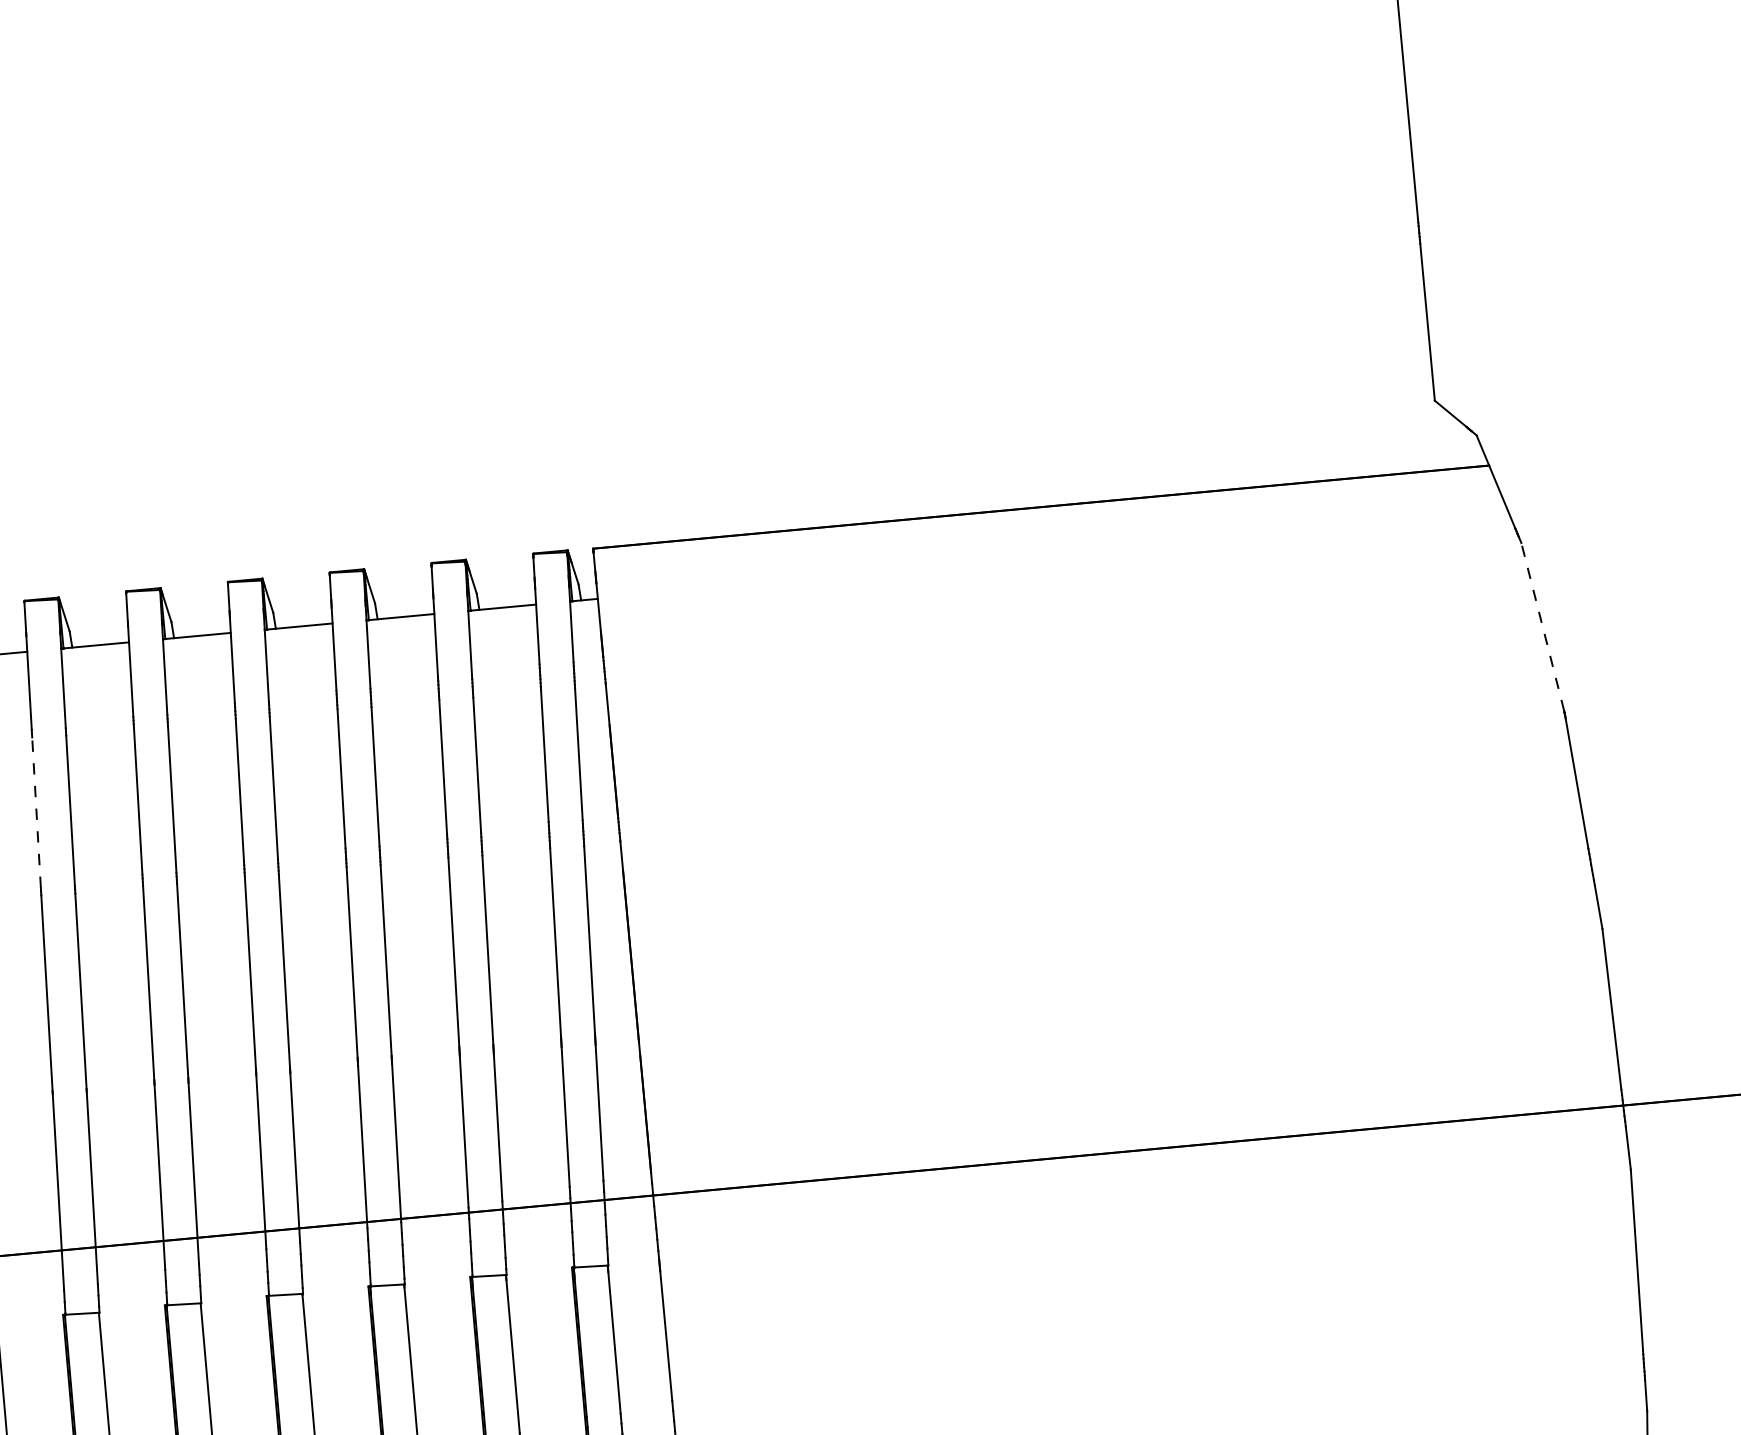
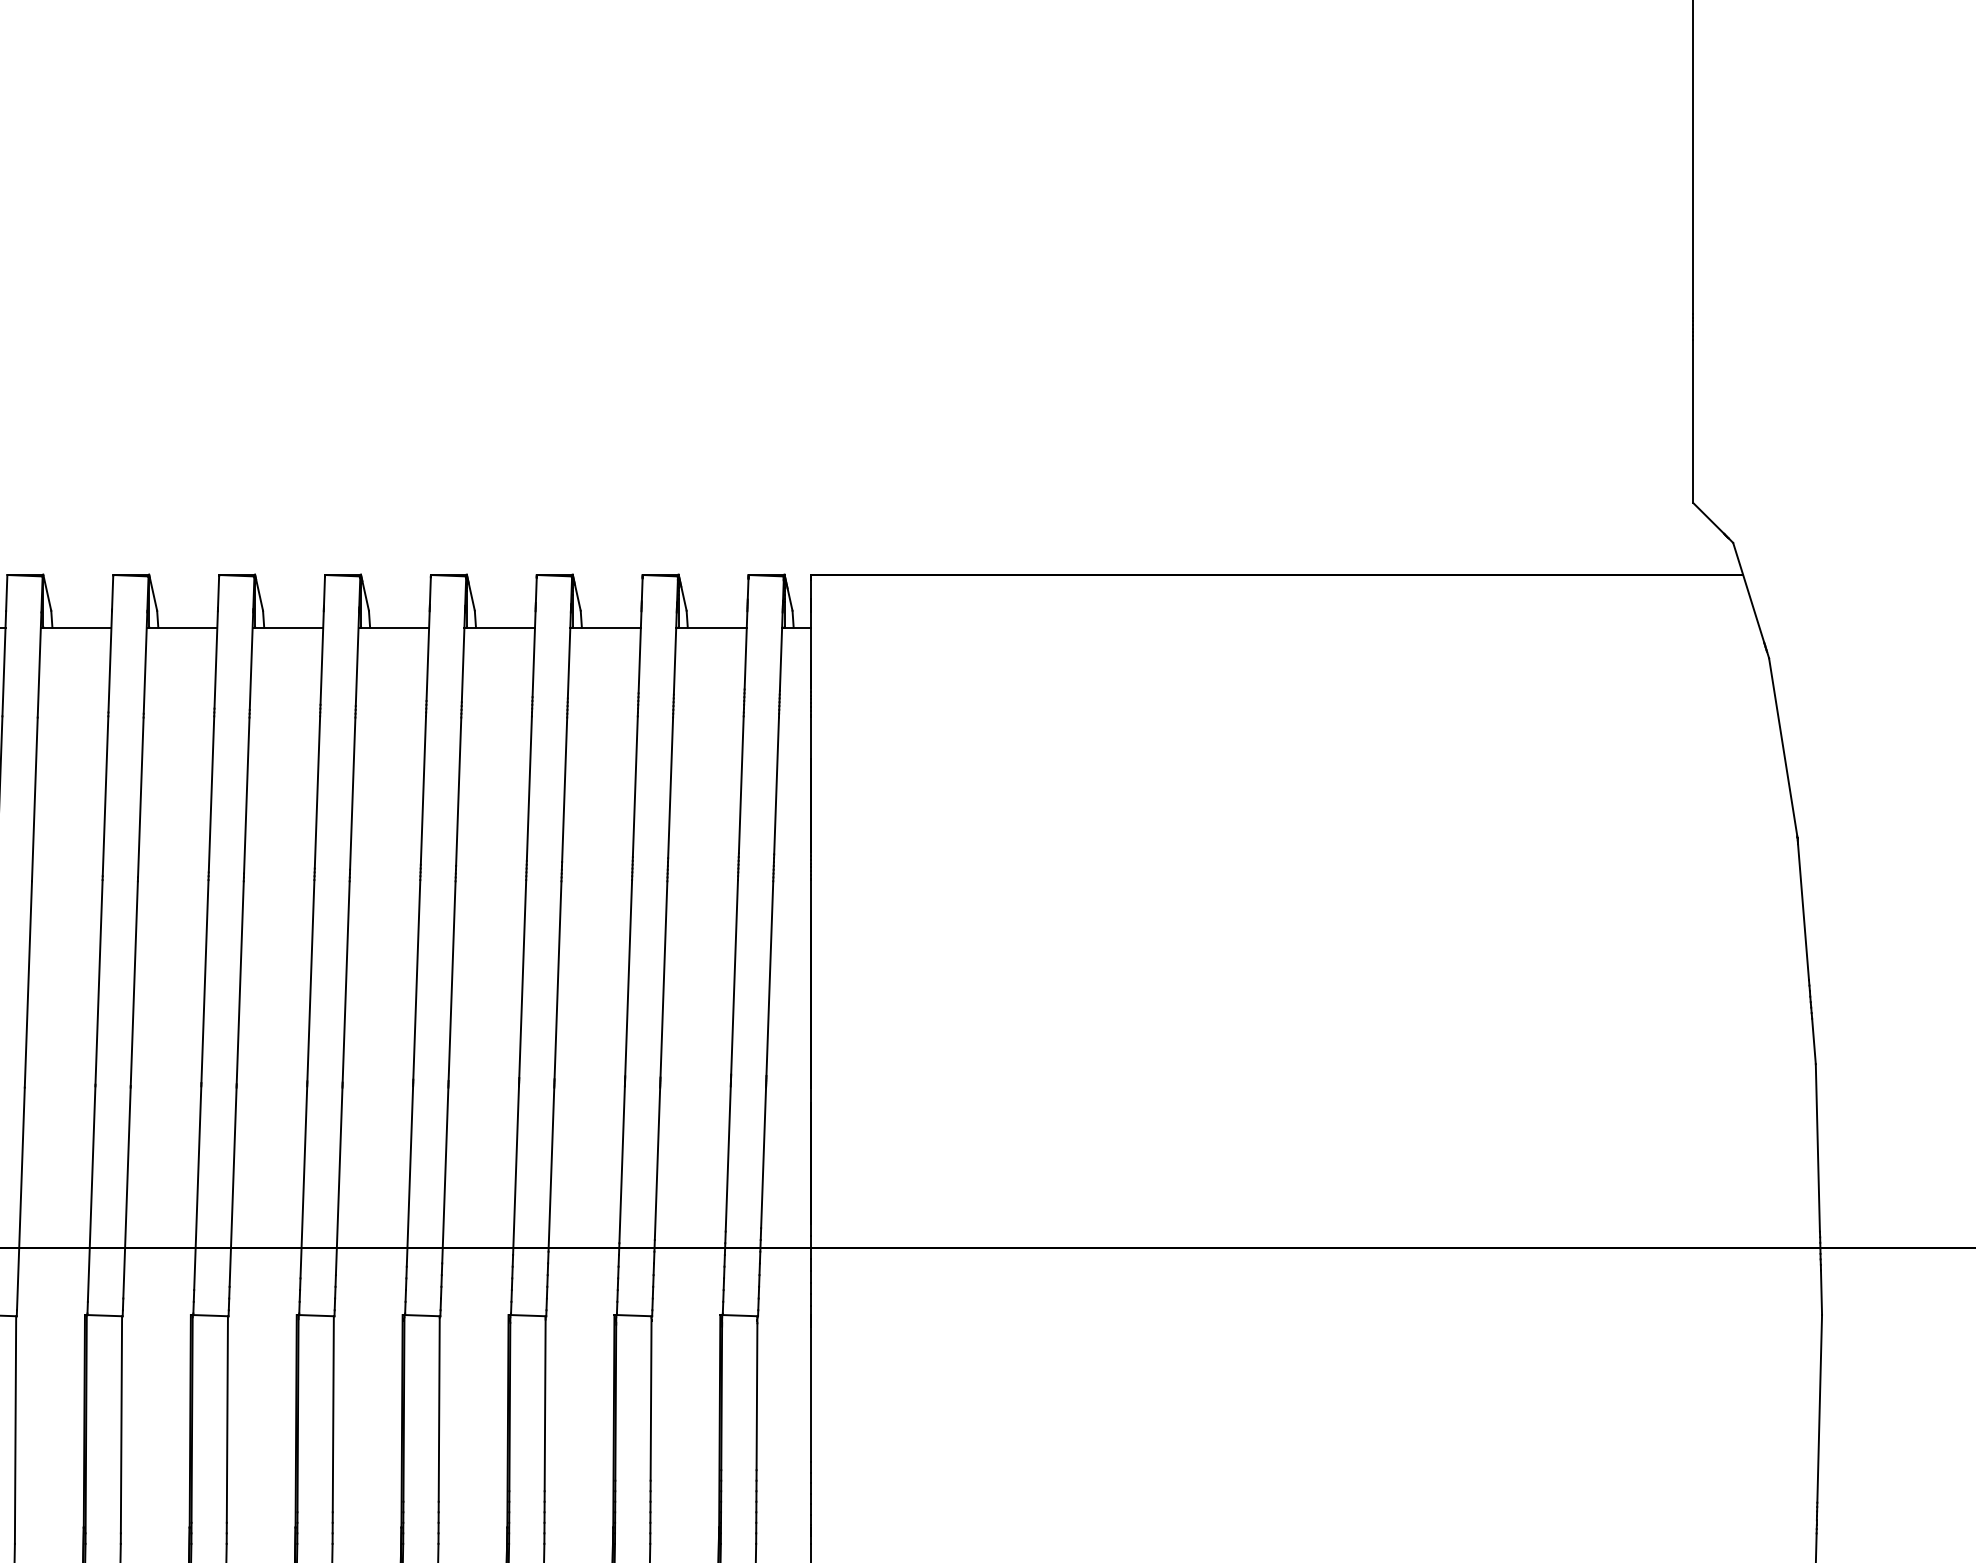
line: (1543, 626) -> (1783, 746), dashed -> solid
line: (36, 811) -> (211, 793), dashed -> solid

